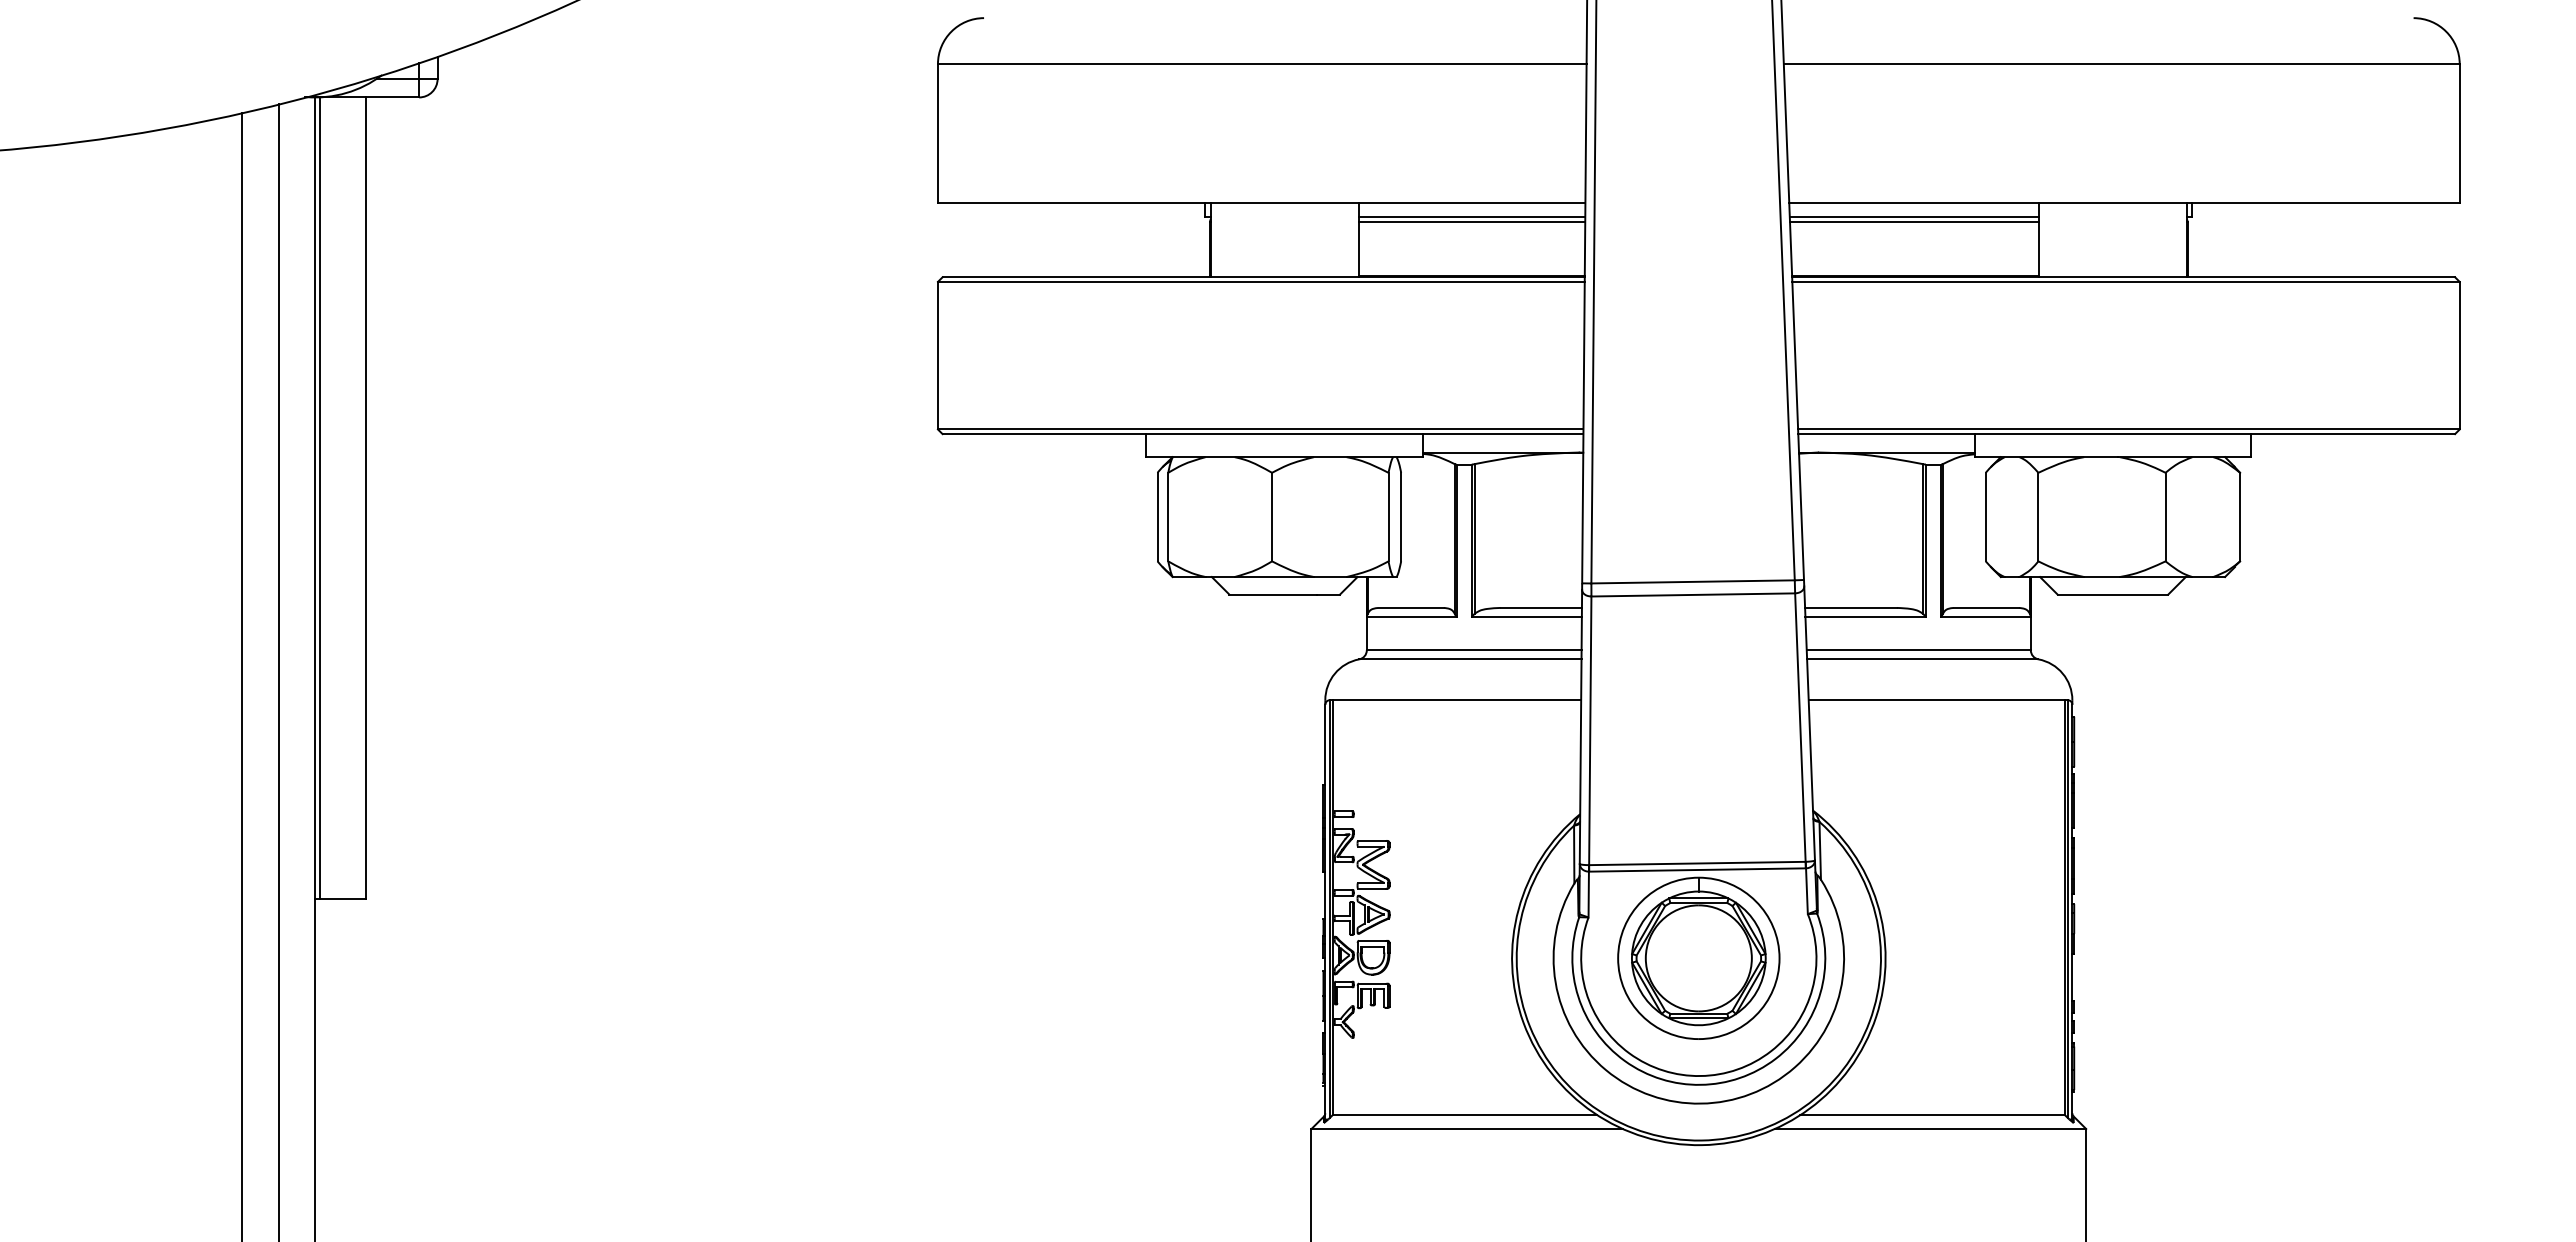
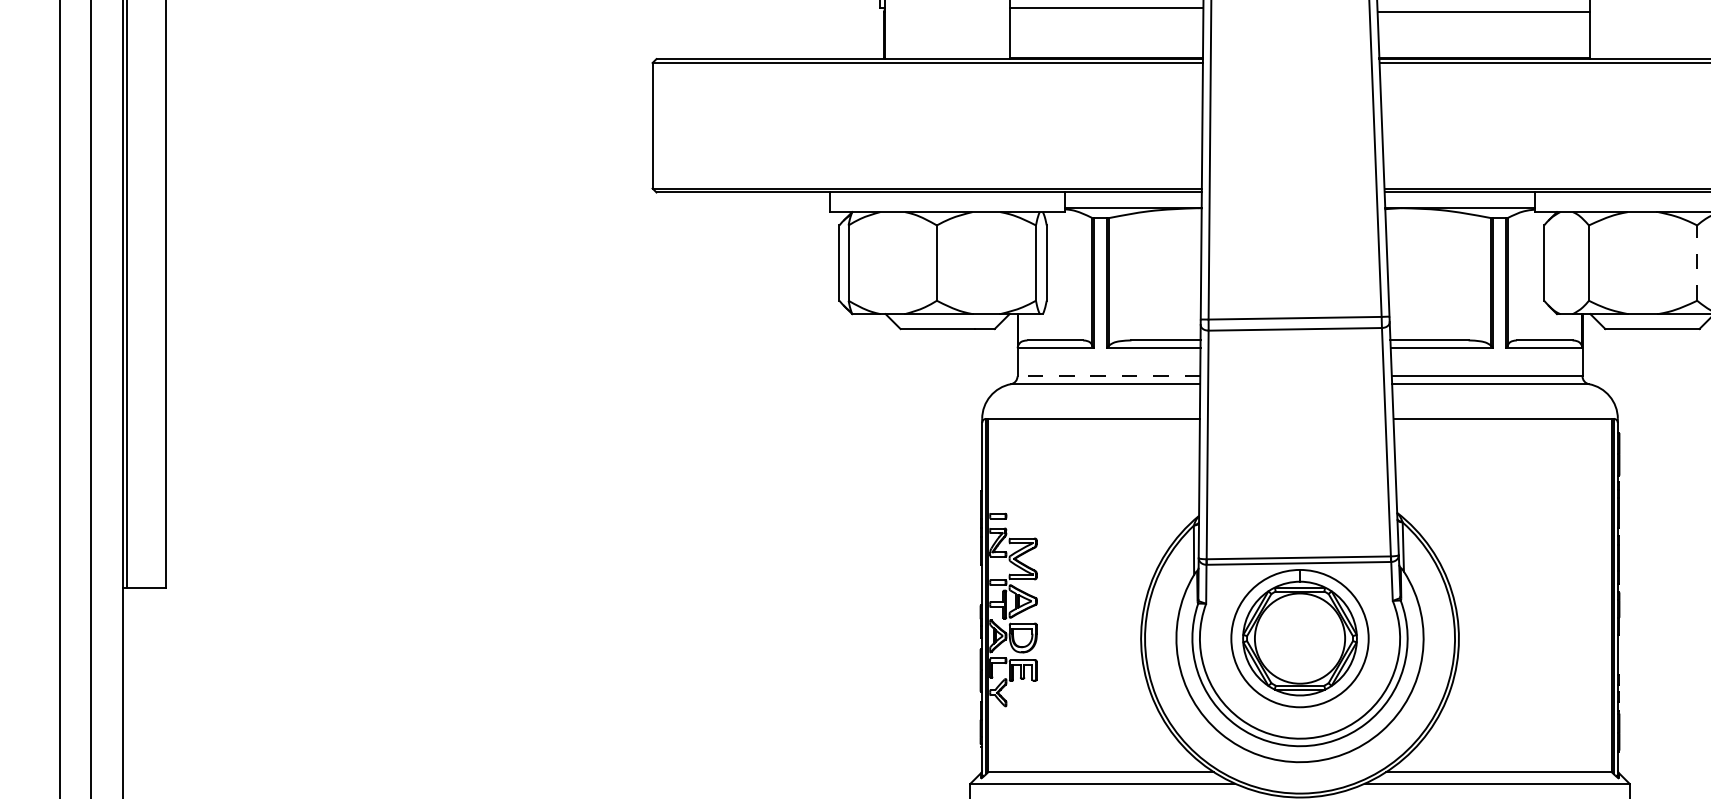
line: (1914, 217) -> (1483, 8), removed
line: (1471, 221) -> (1106, 11), removed
line: (2165, 516) -> (1697, 262), solid -> dashed
line: (1473, 650) -> (1108, 376), solid -> dashed

